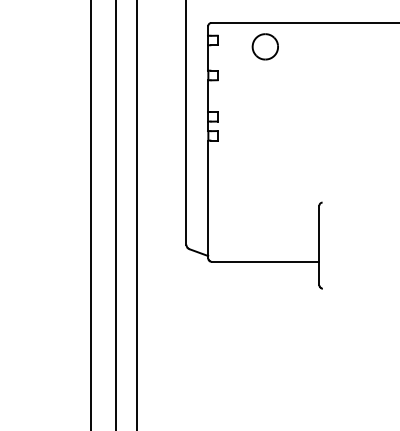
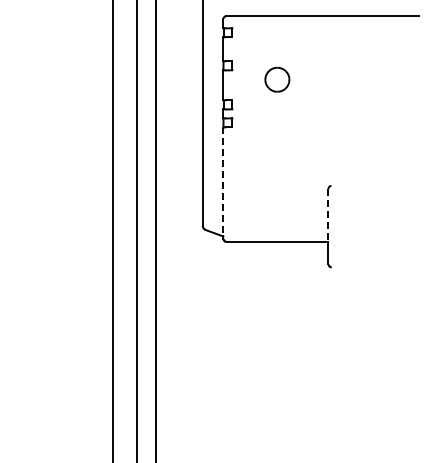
part: (265, 46) -> (277, 79), moved
line: (208, 197) -> (223, 181), solid -> dashed
line: (319, 233) -> (328, 215), solid -> dashed

